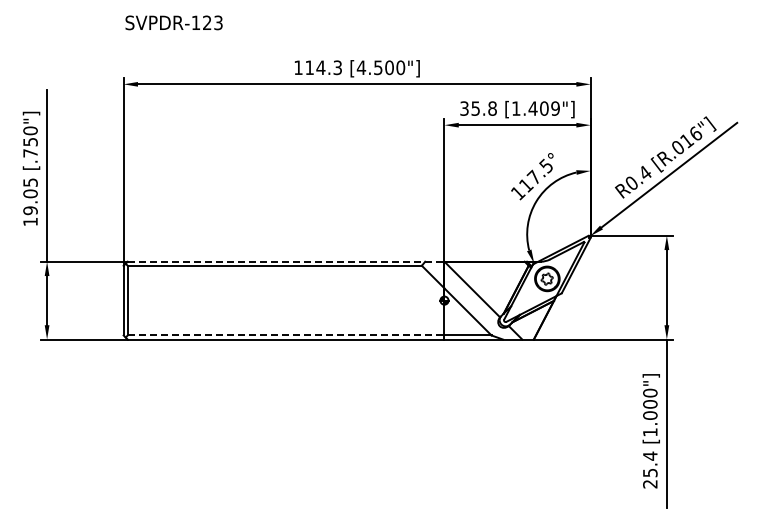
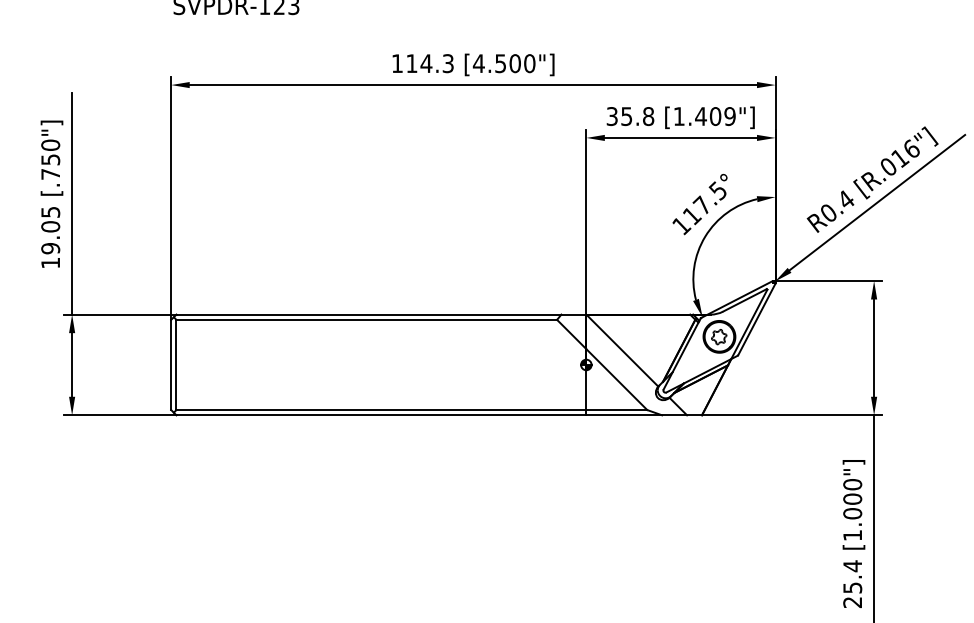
line: (286, 261) -> (381, 314), dashed -> solid
line: (286, 335) -> (381, 410), dashed -> solid

